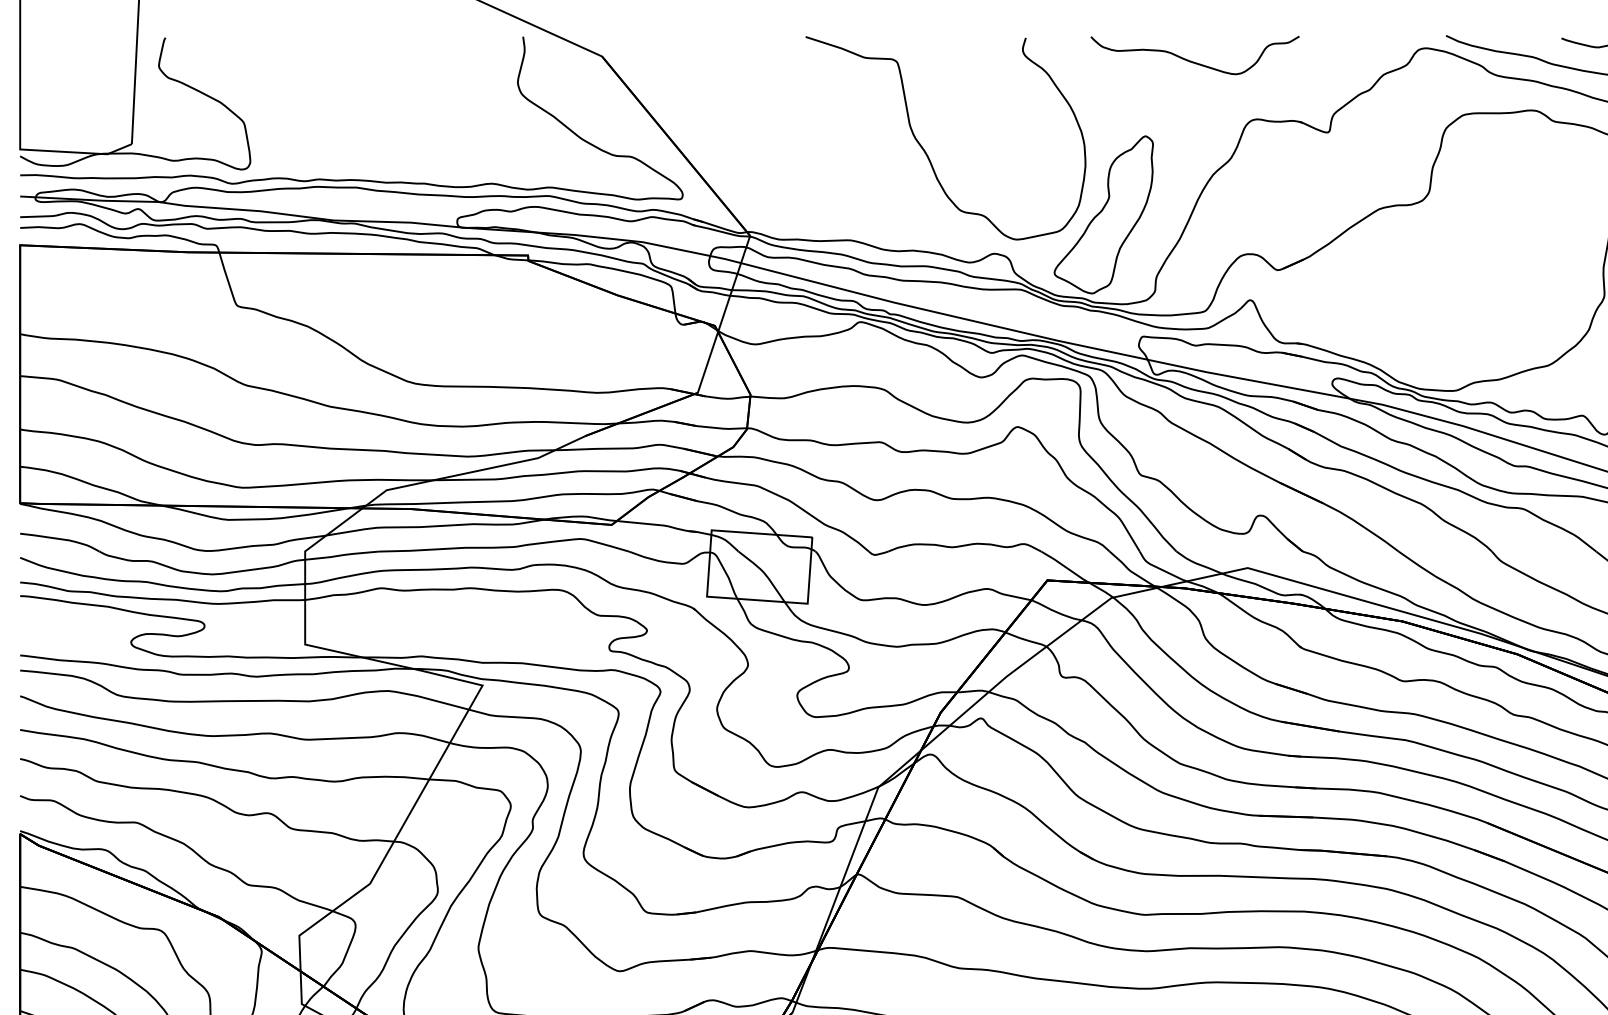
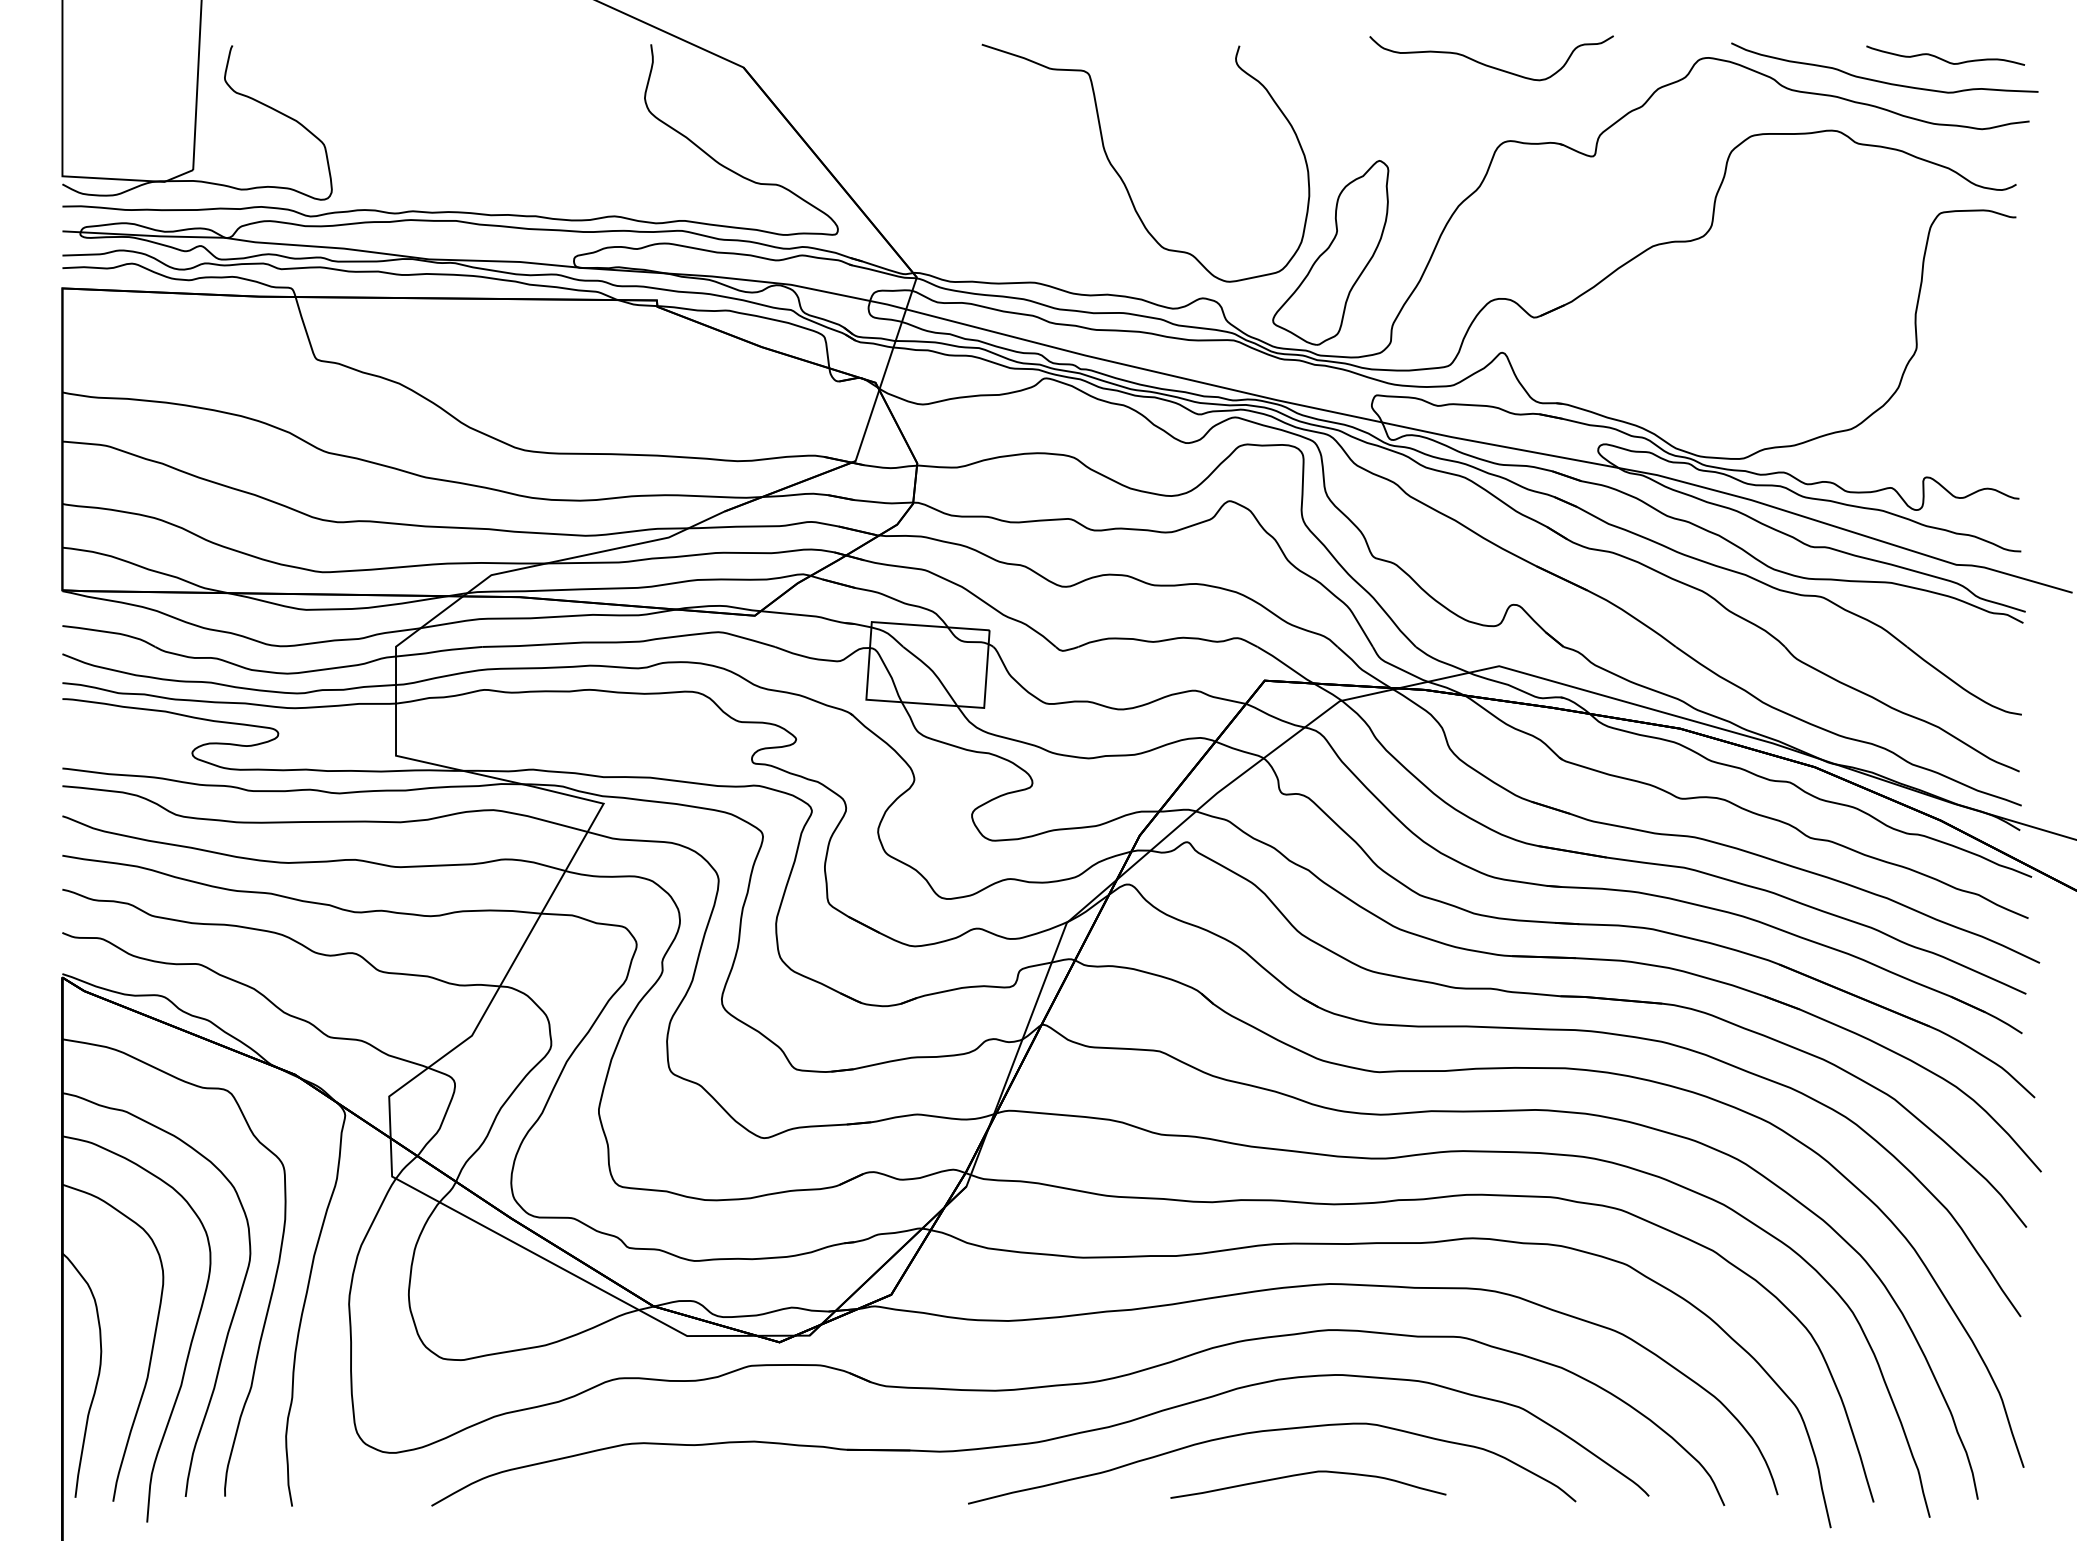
curve: (1194, 61) -> (1490, 65), moved

